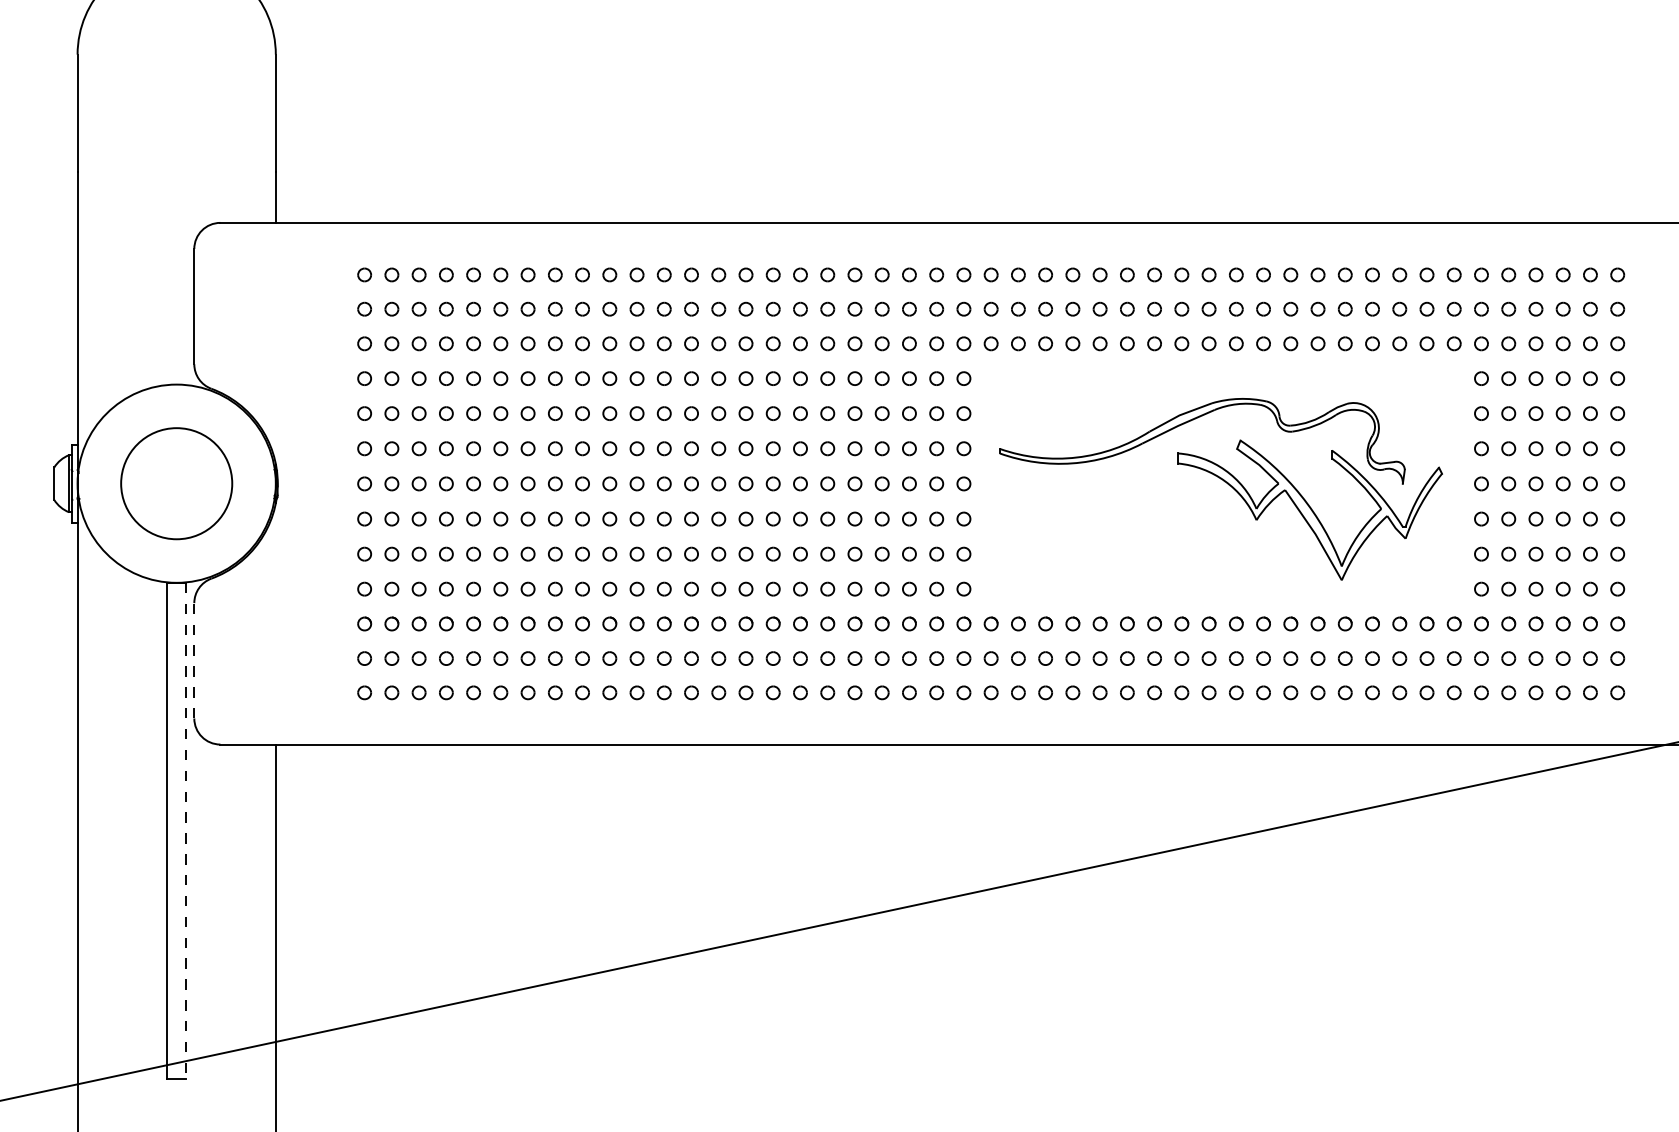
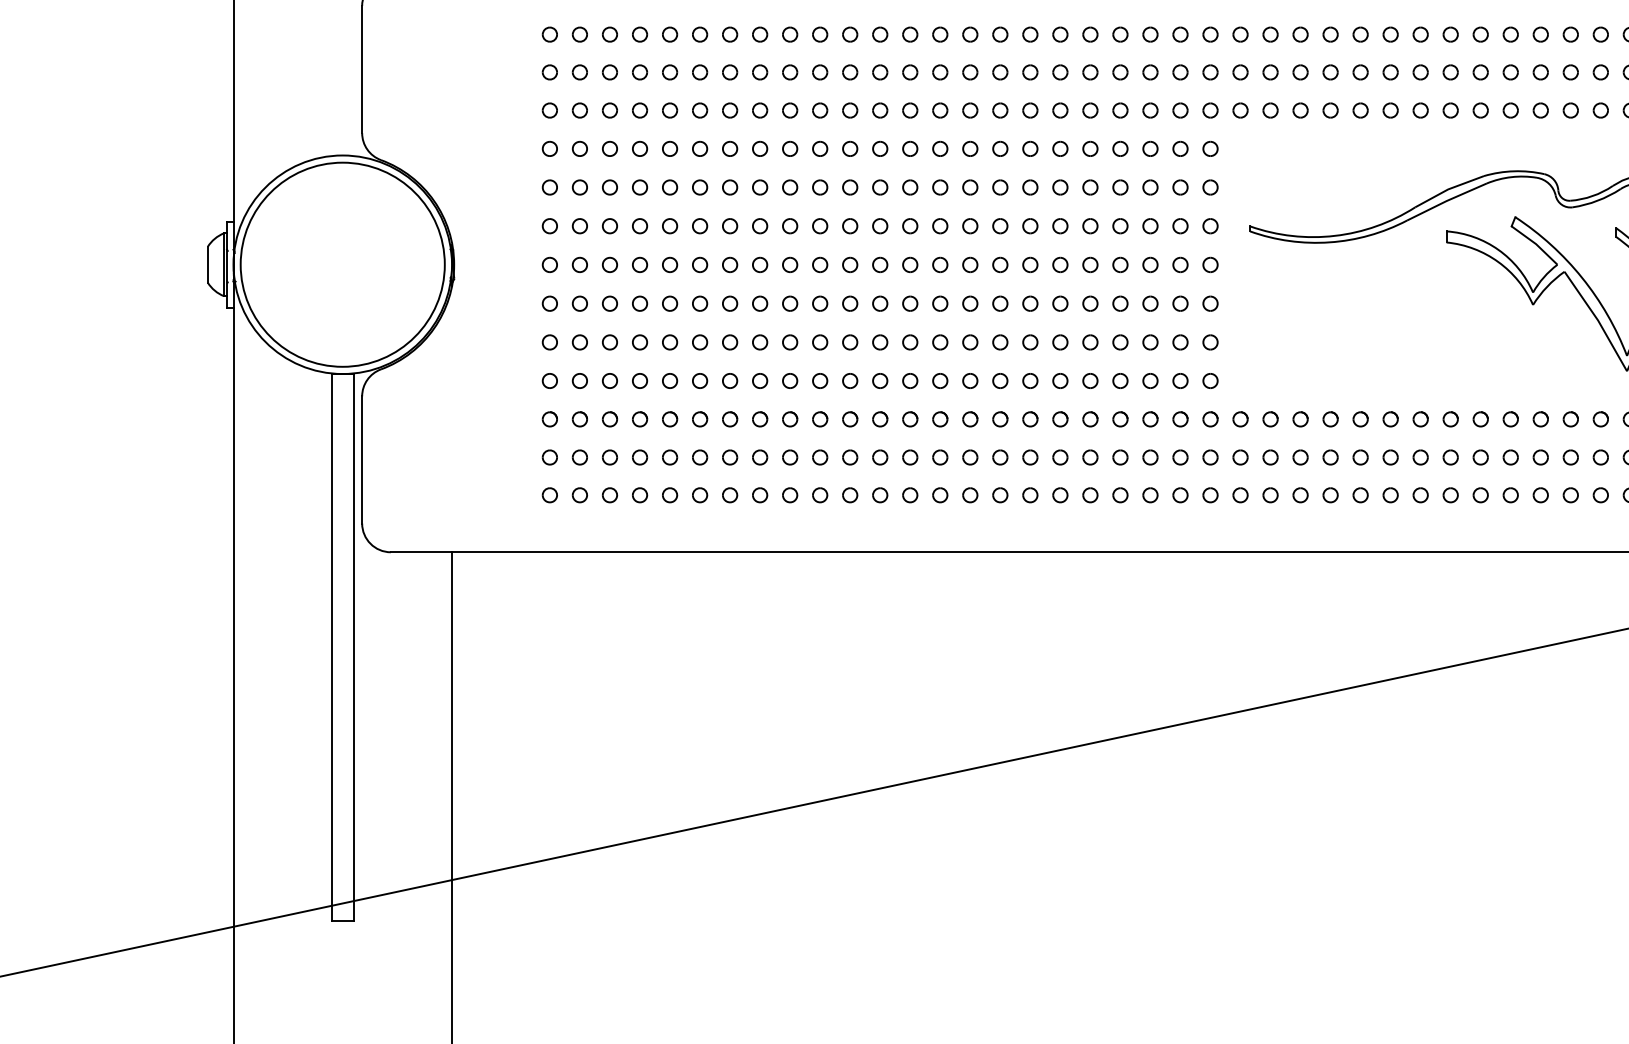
circle: (176, 483) -> (342, 264), size x1.67
line: (194, 660) -> (362, 459), dashed -> solid
line: (186, 831) -> (353, 648), dashed -> solid

